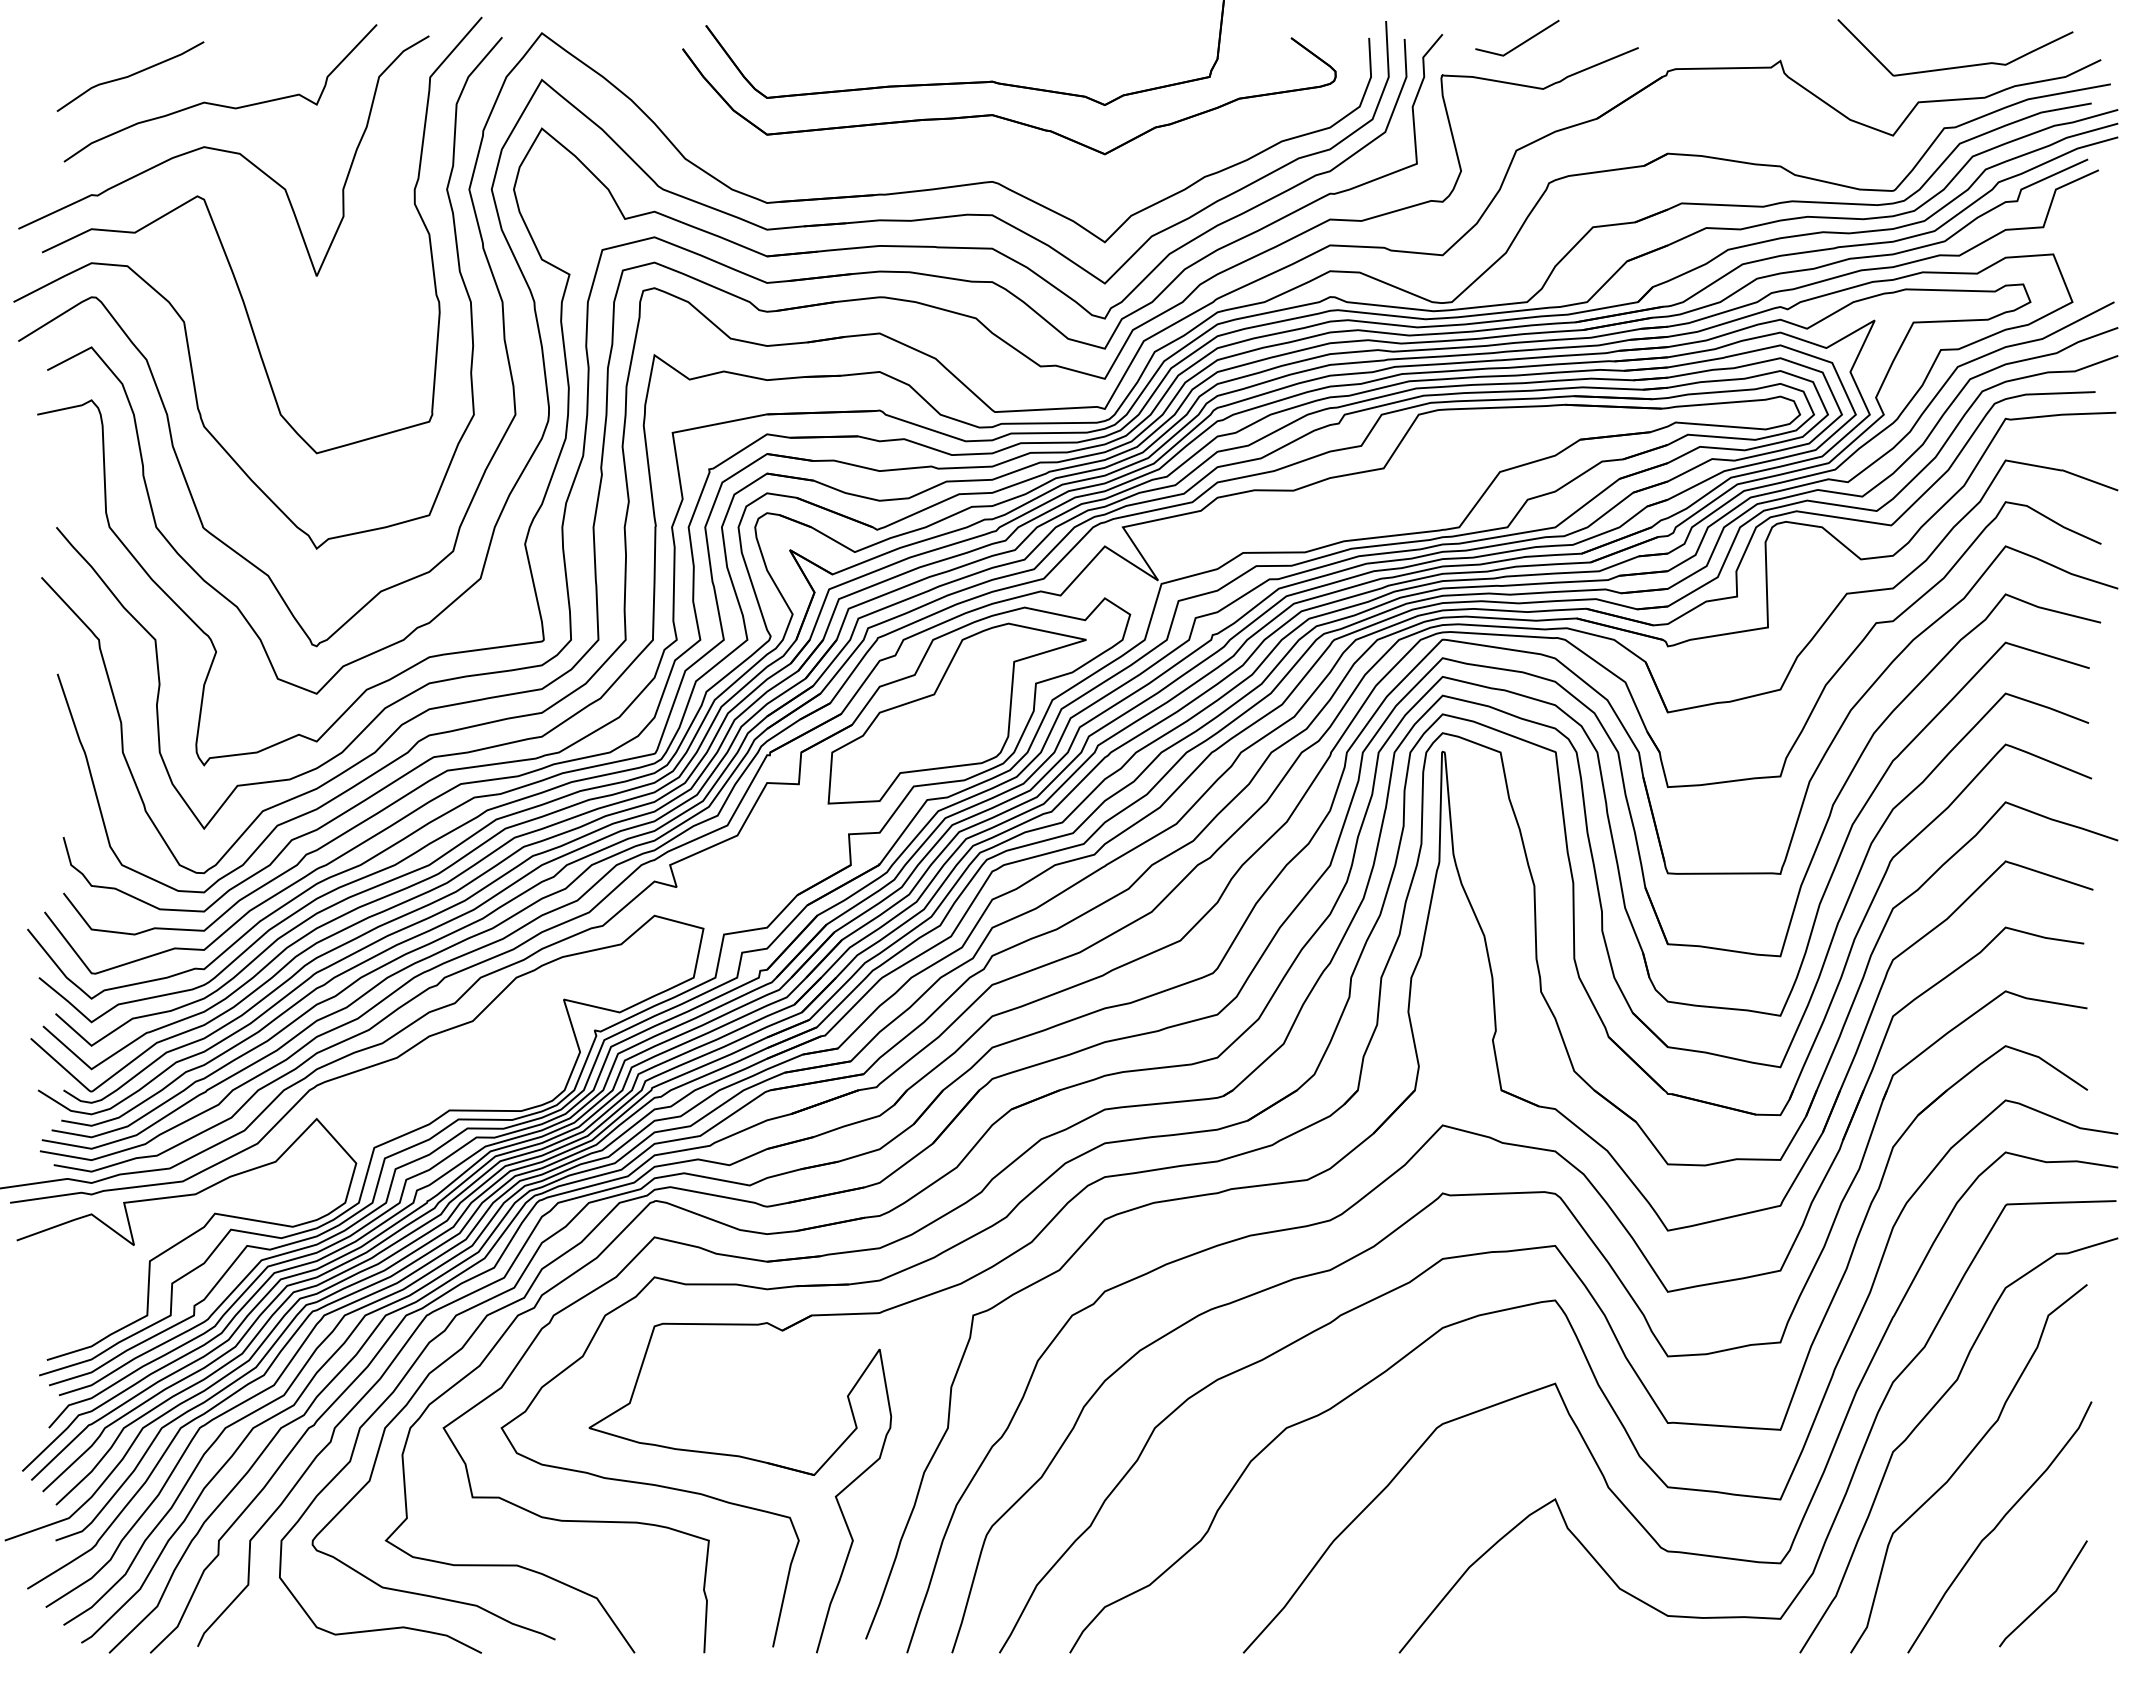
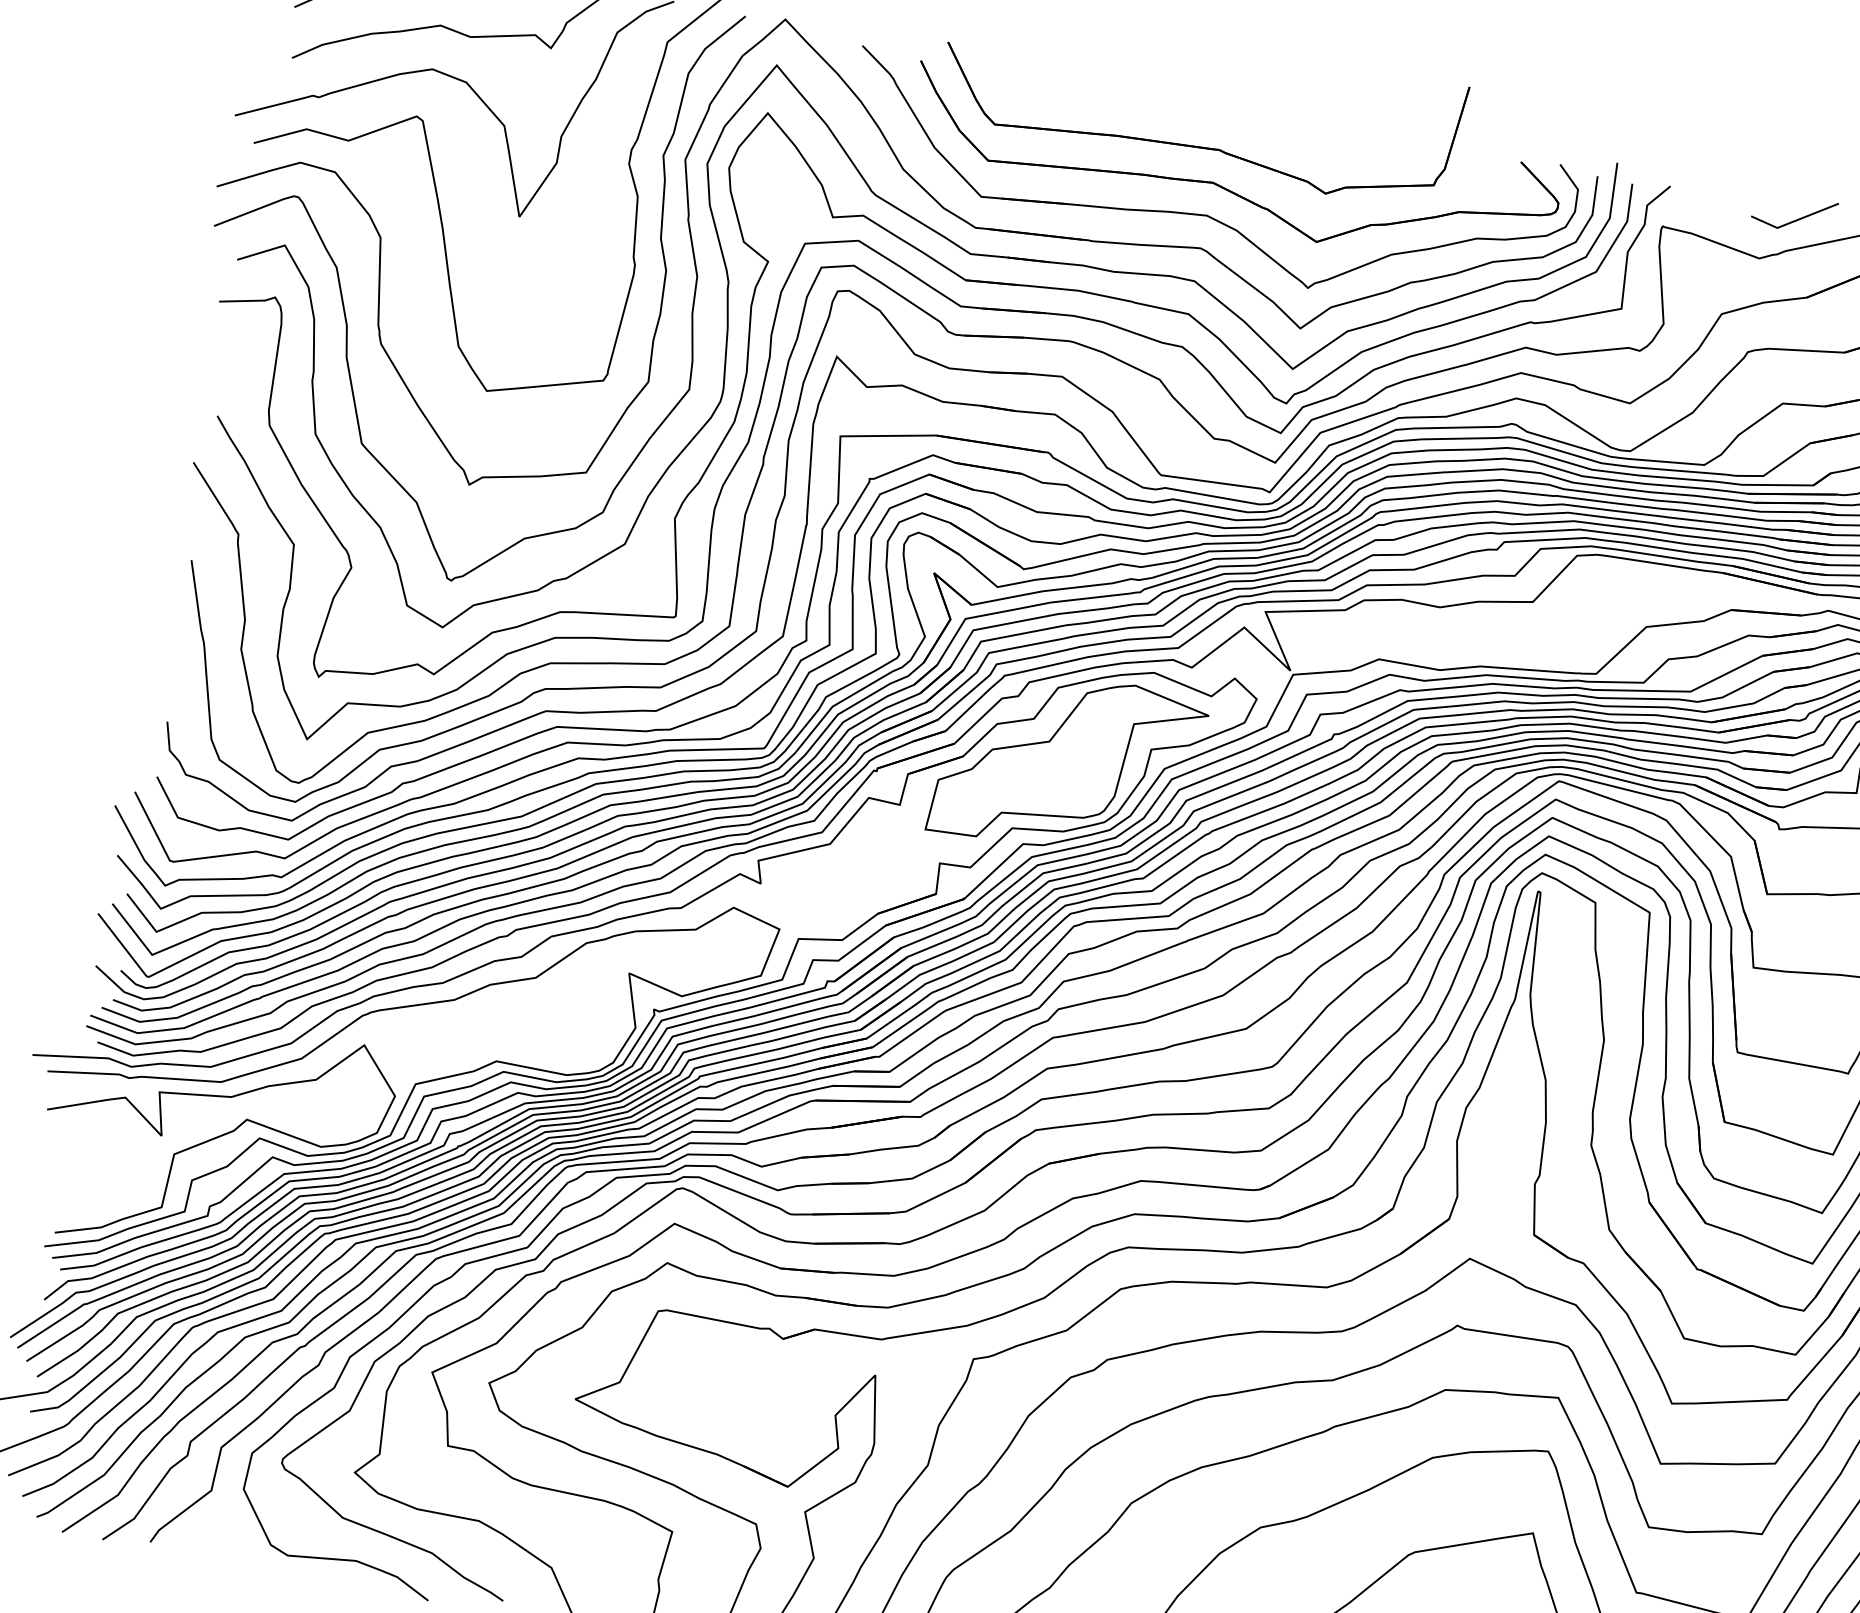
line: (1520, 43) -> (1796, 219), moved
part: (988, 147) -> (1203, 213), added

